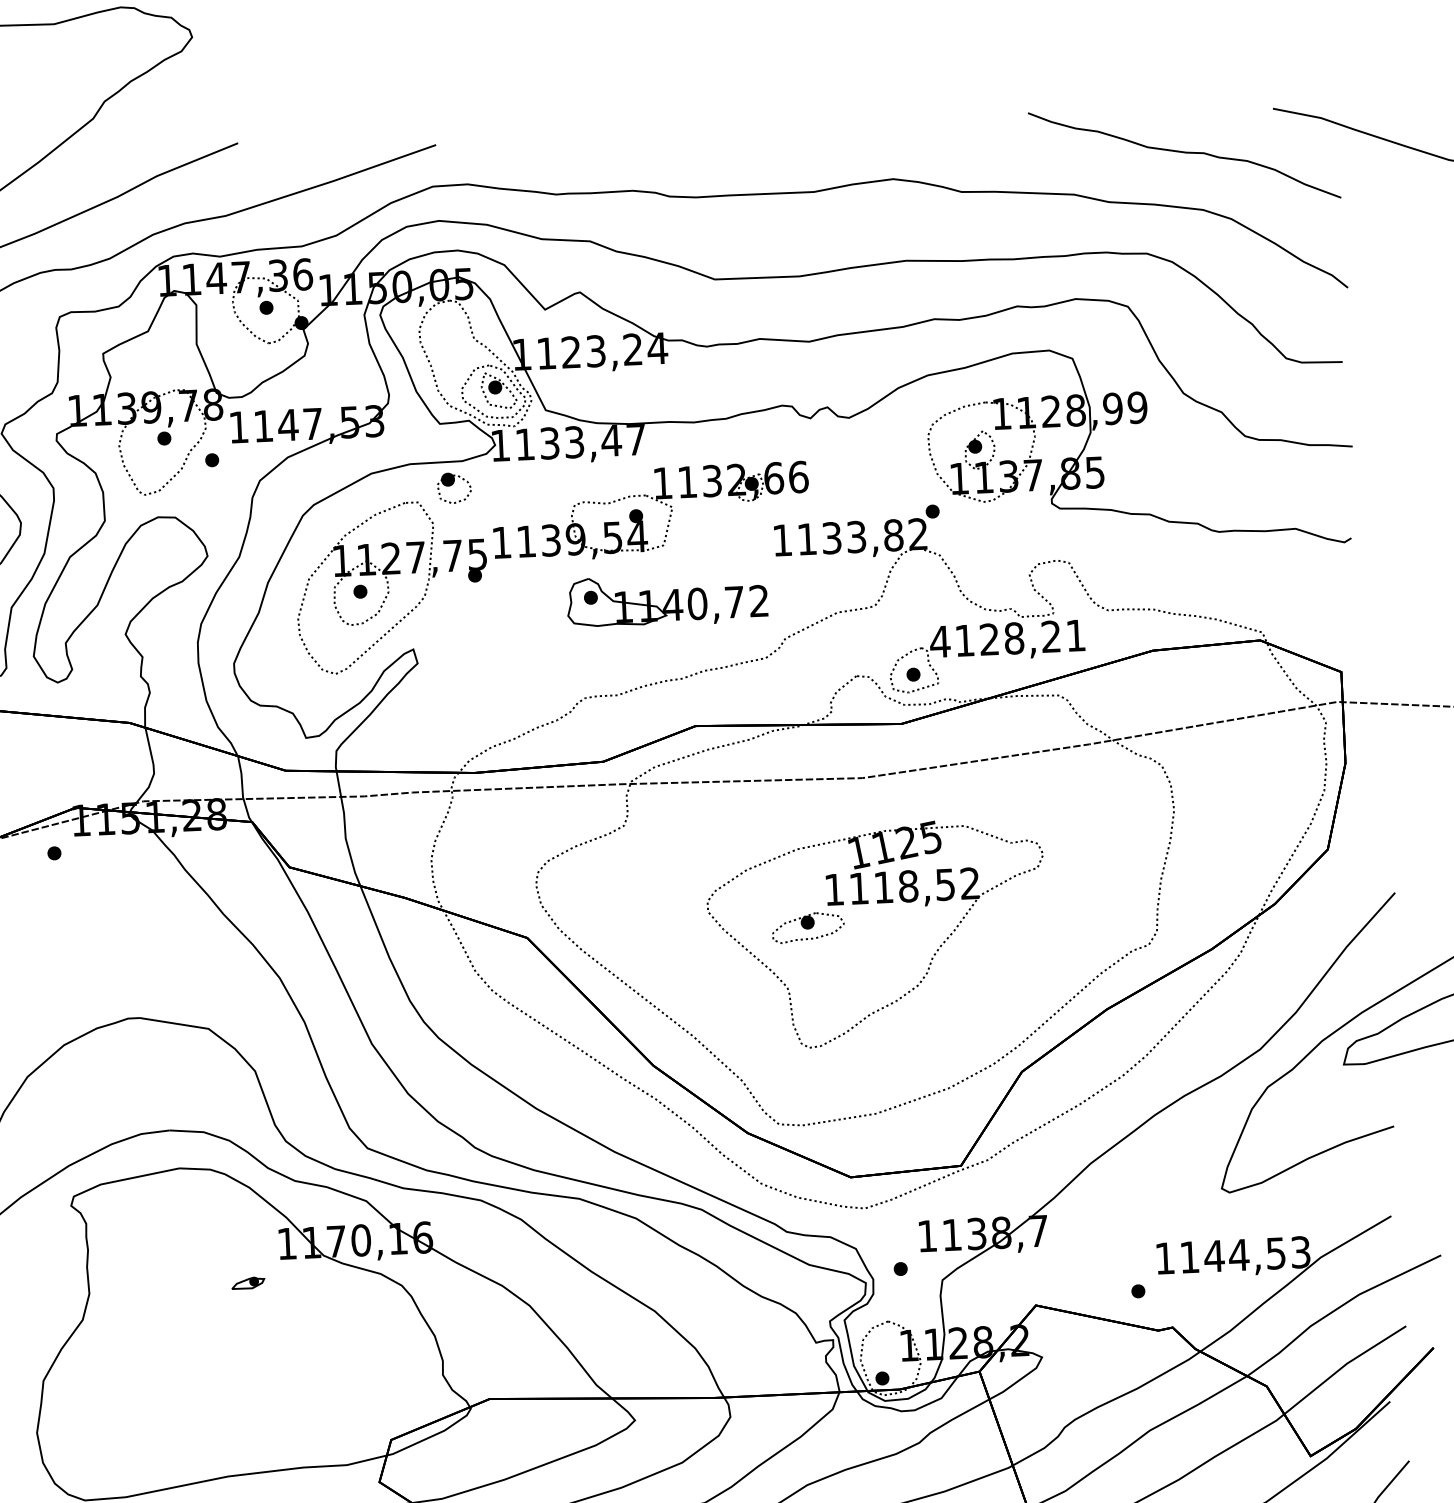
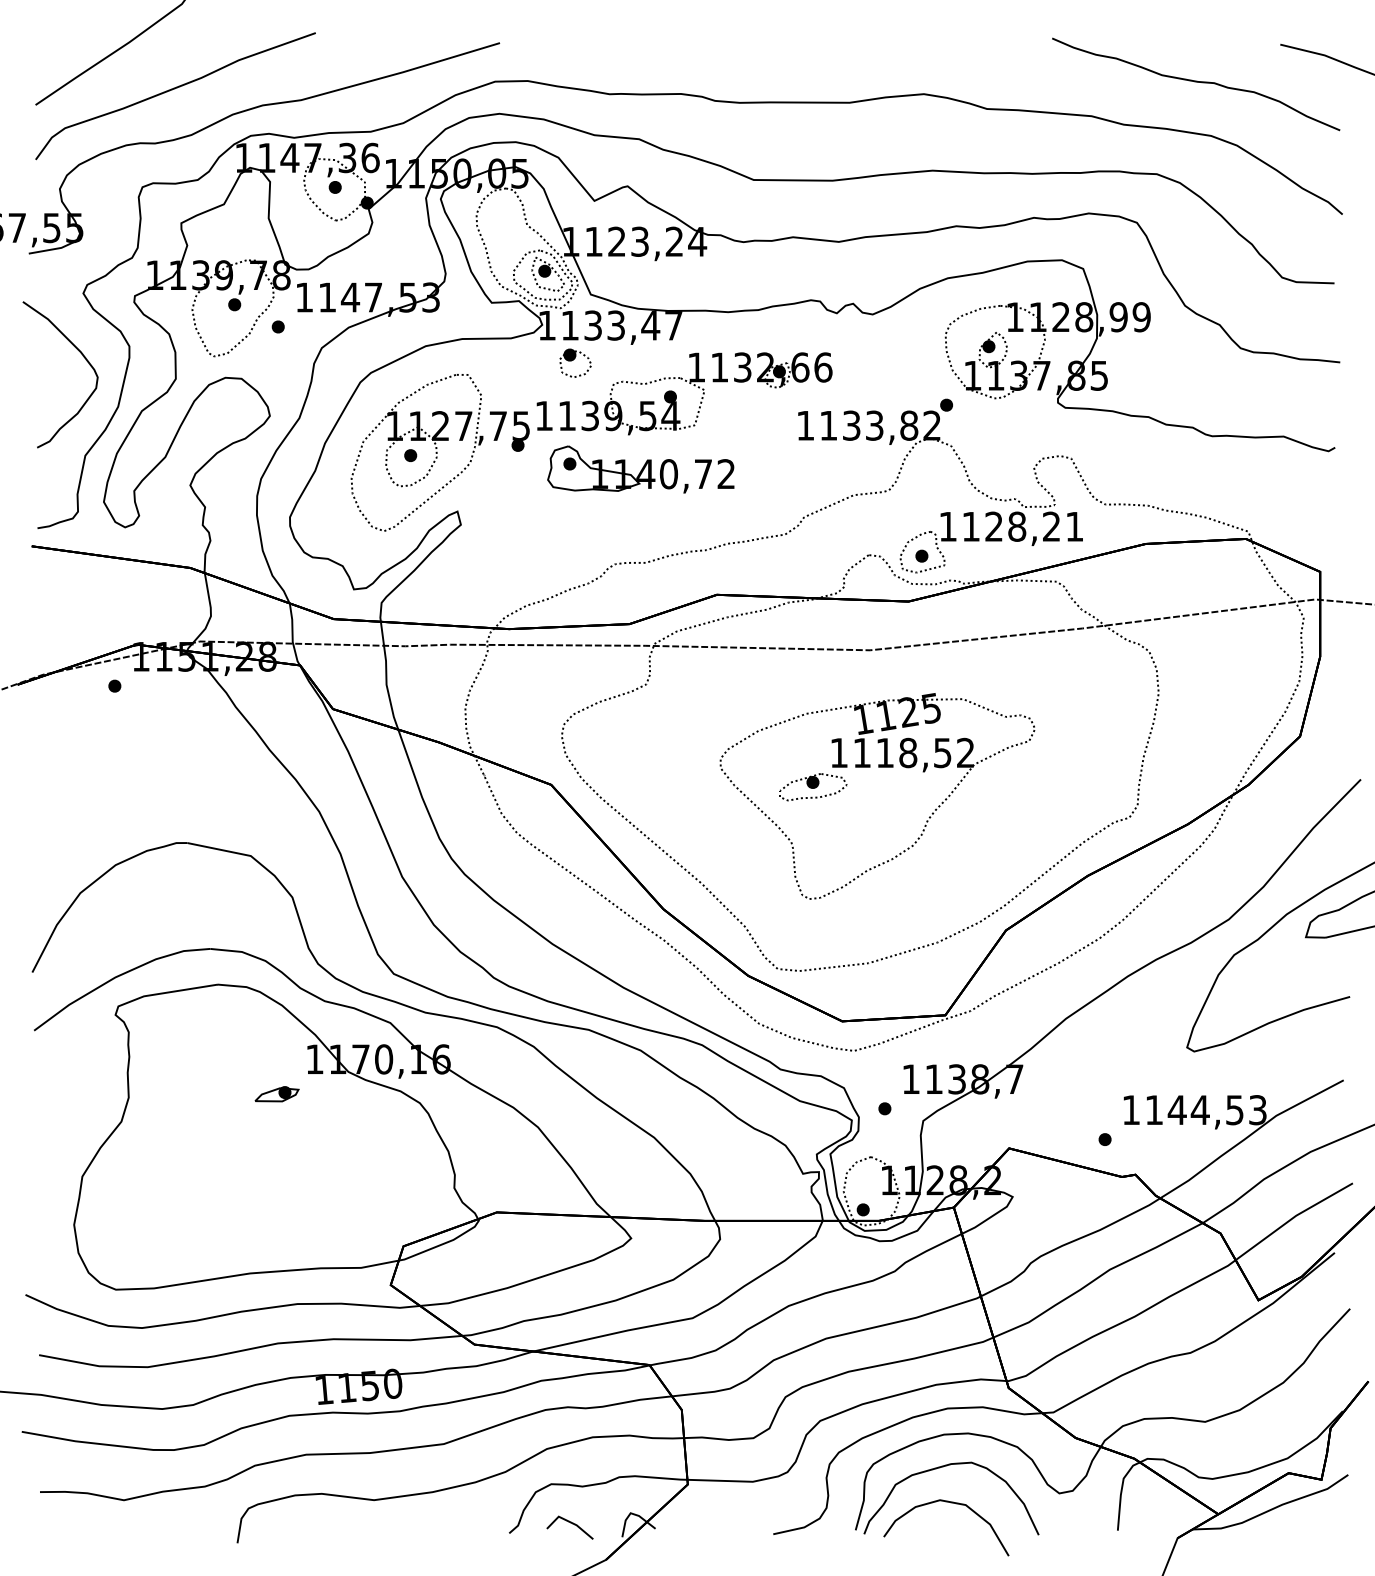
part: (454, 487) -> (575, 362), moved
part: (666, 600) -> (640, 469), moved
text: (939, 641) -> (947, 526), 4128,21 -> 1128,21
part: (247, 1283) -> (276, 1094), size x1.43

